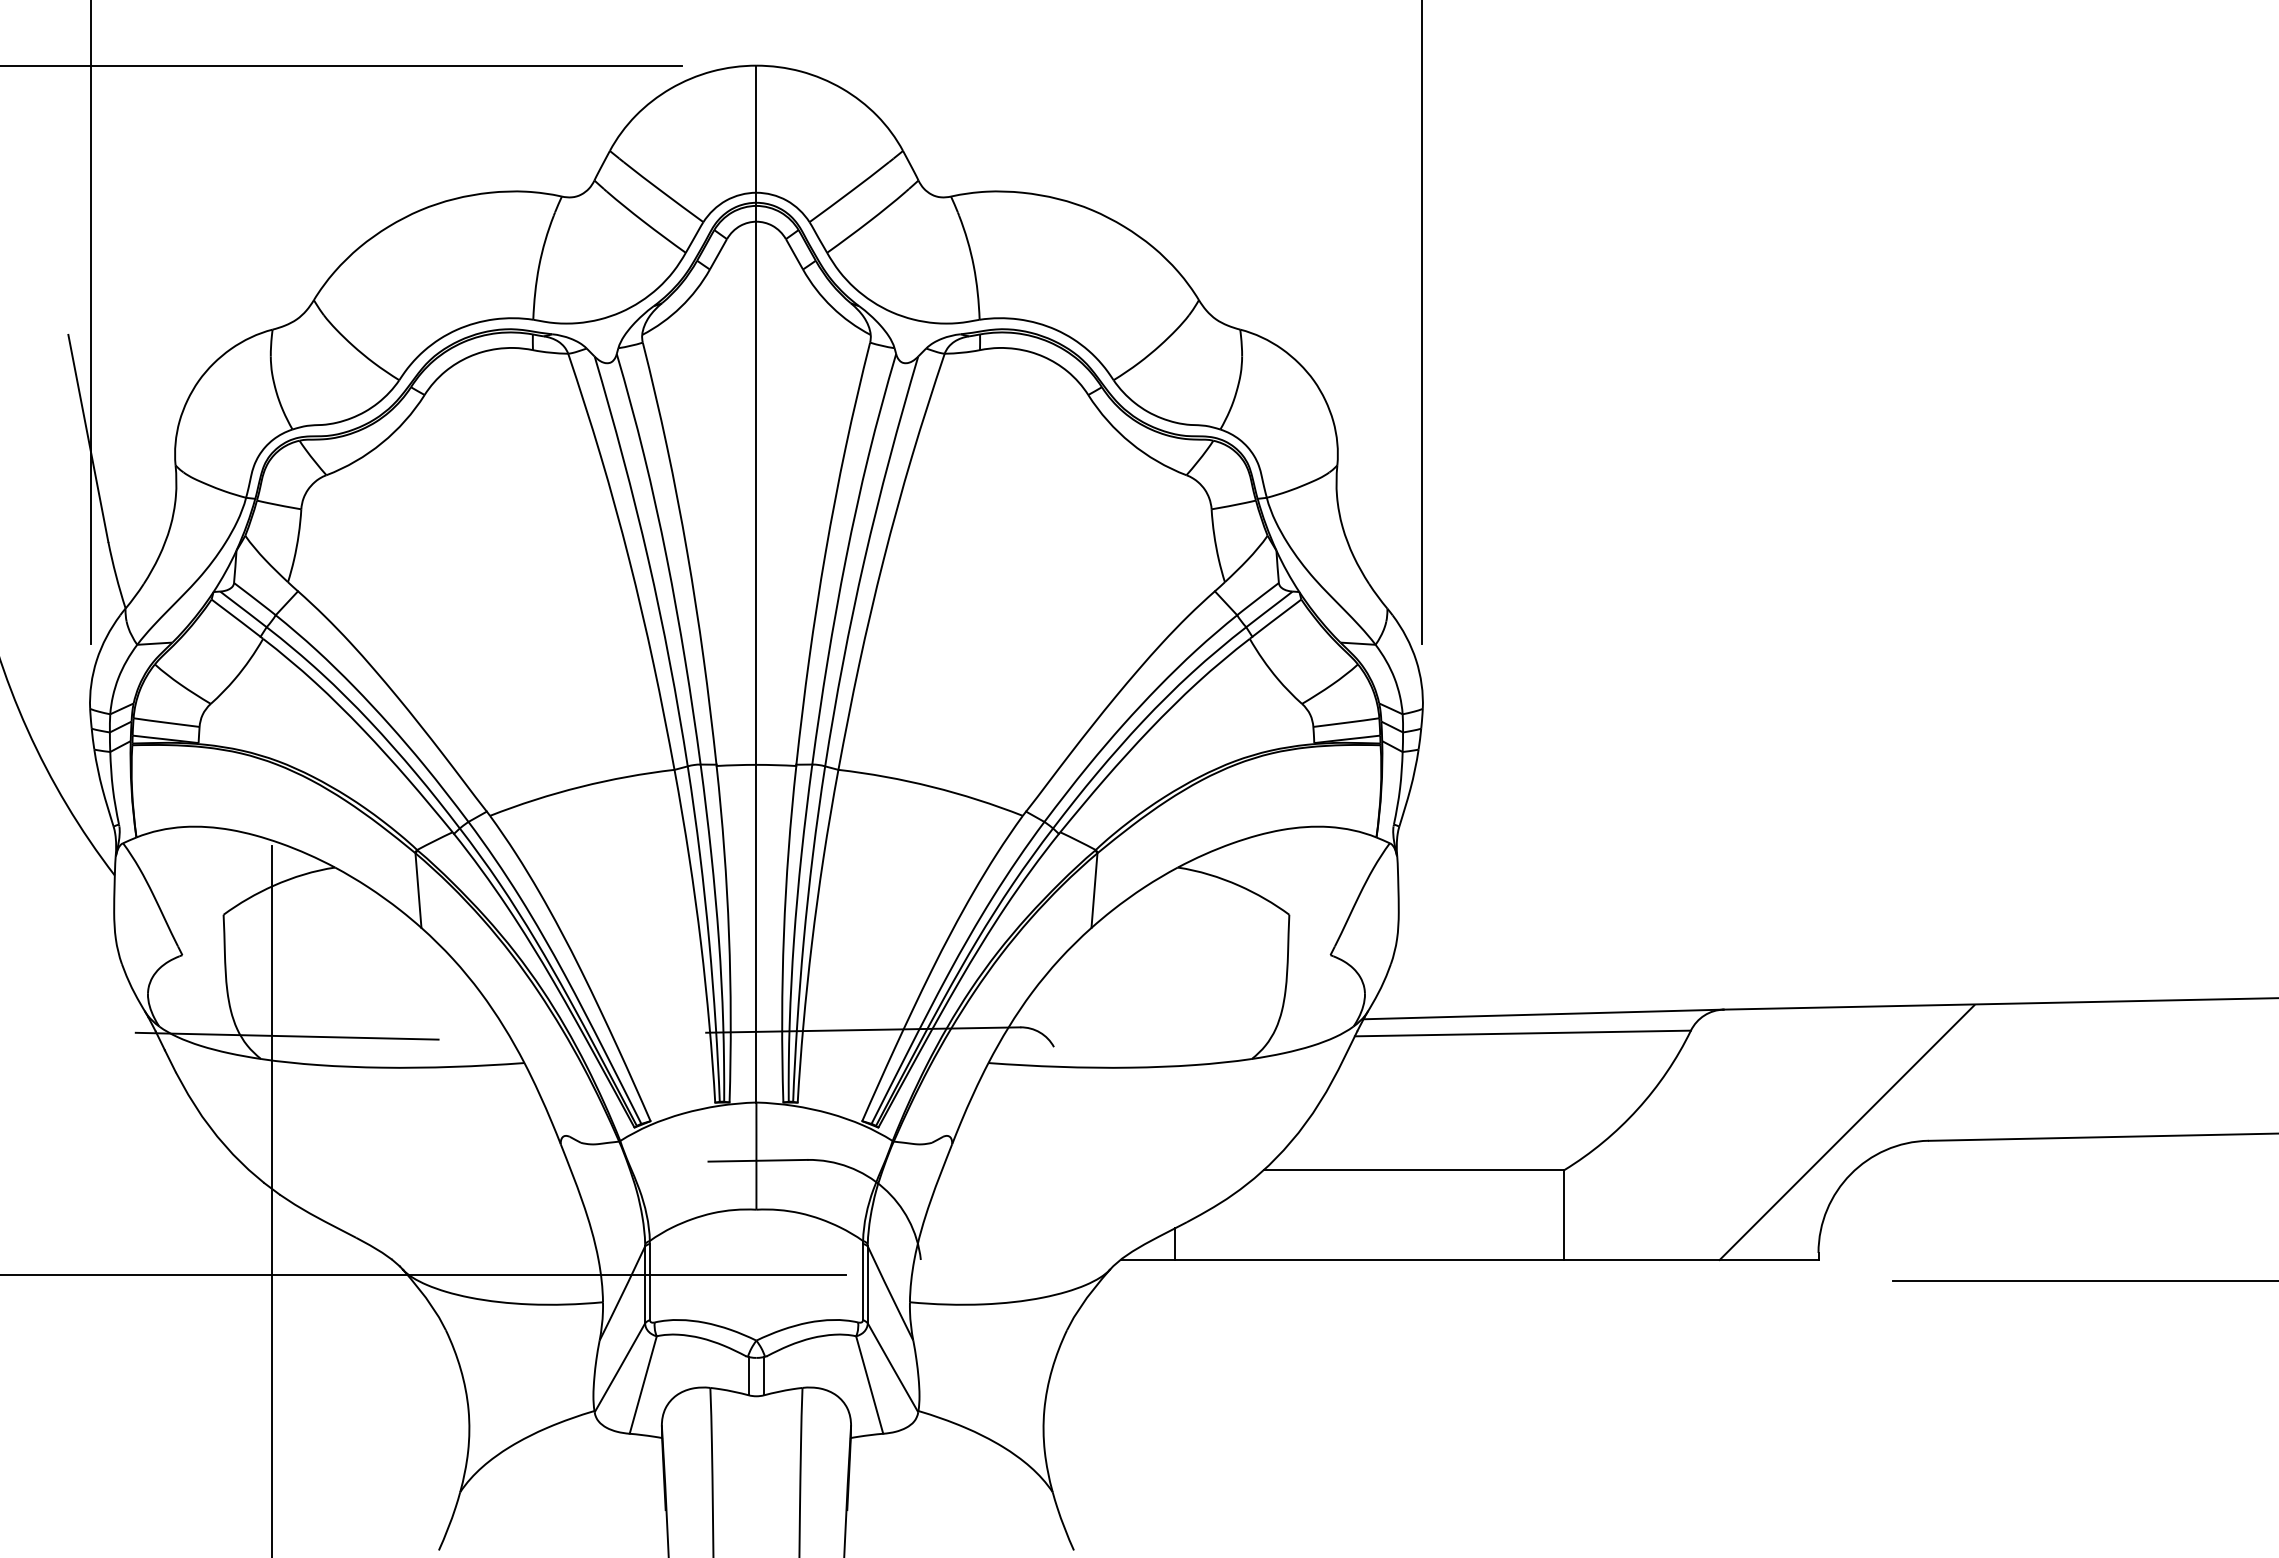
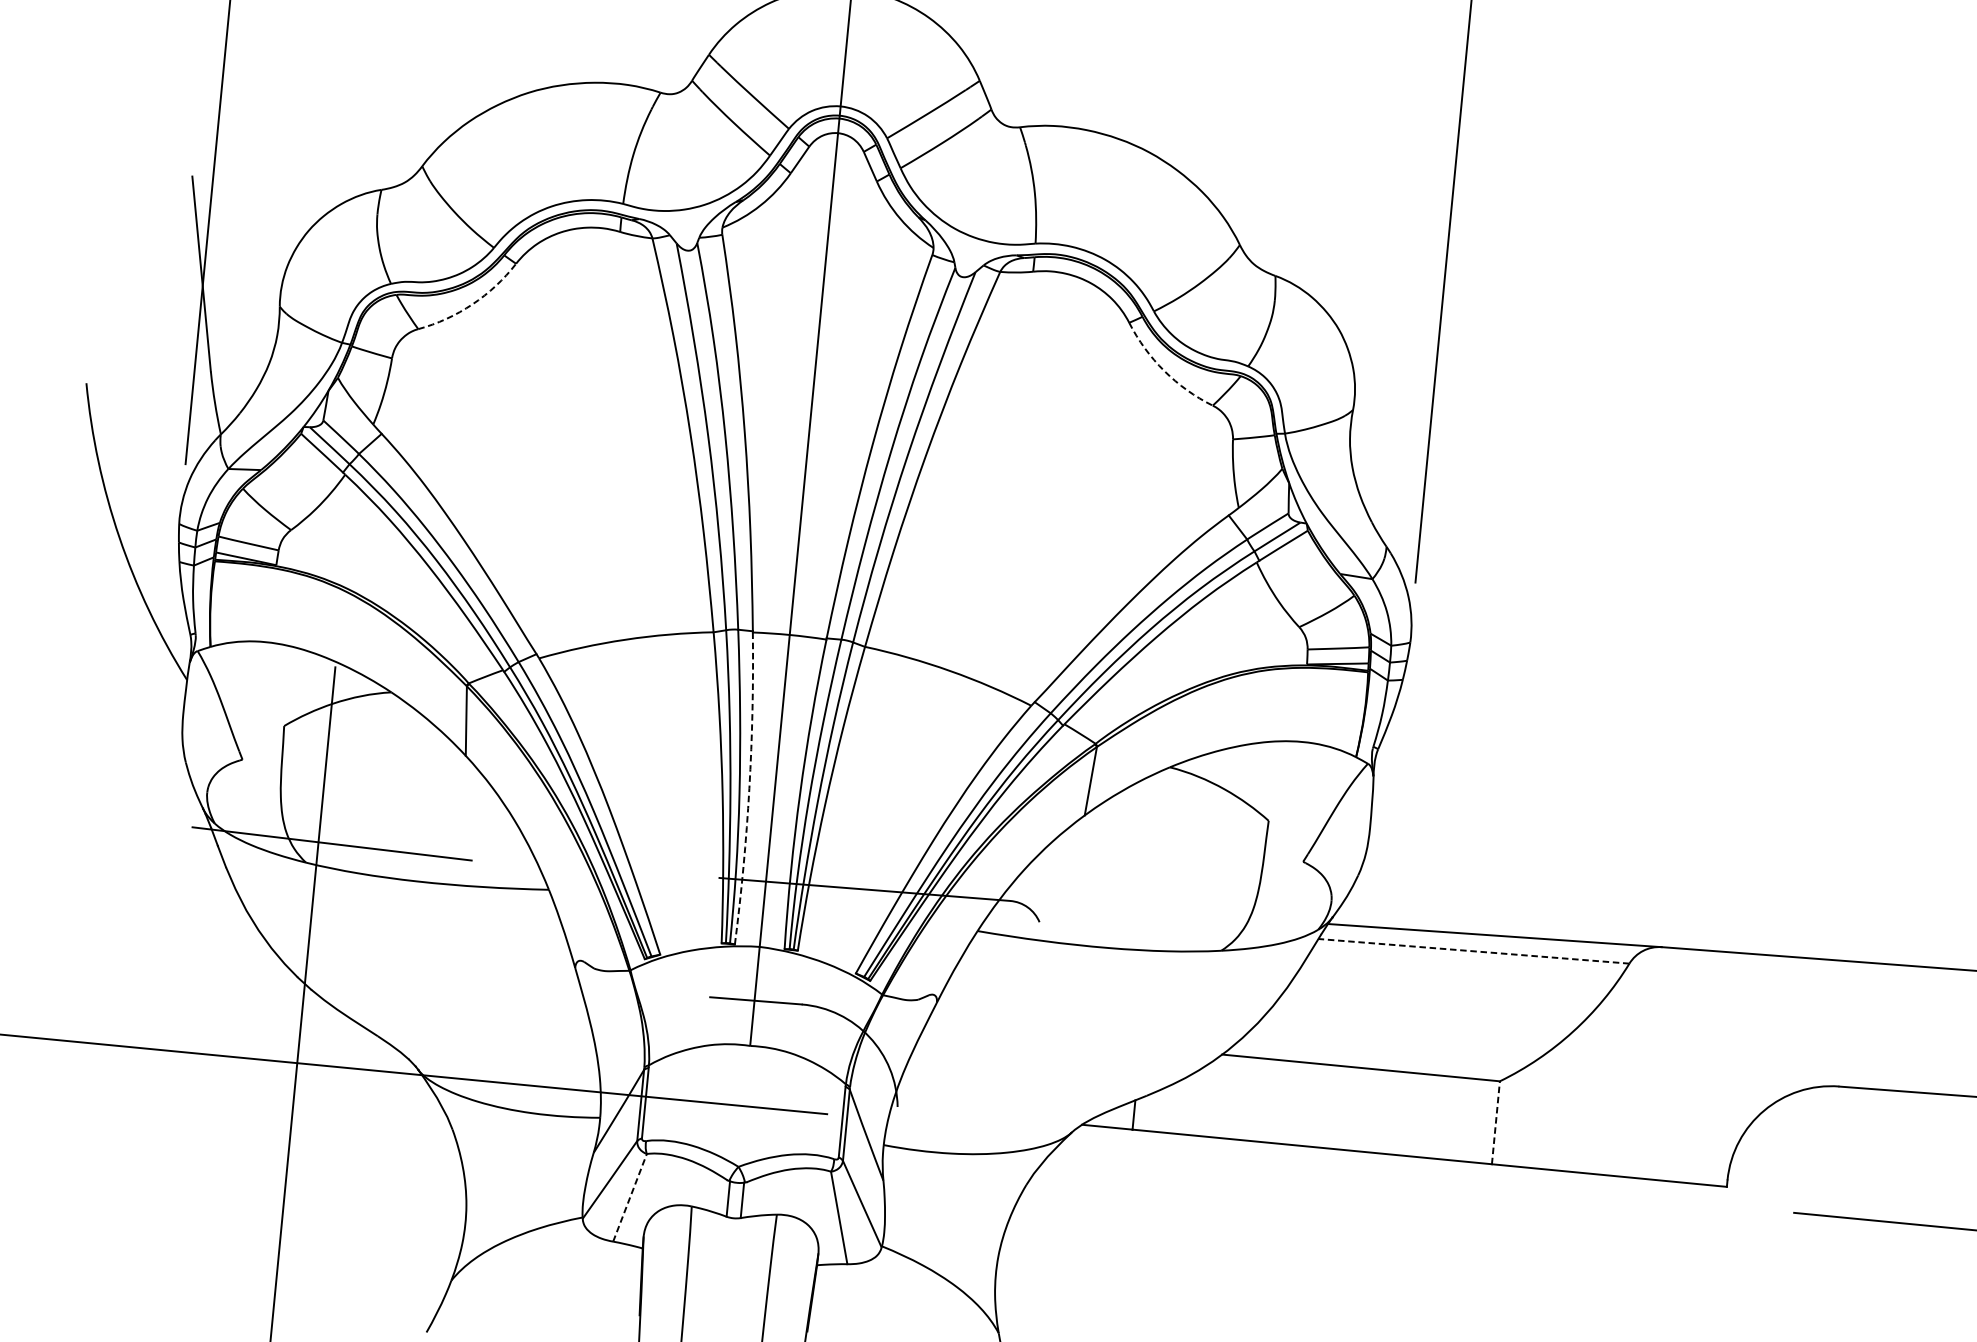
arc: (382, 443) -> (472, 304), solid -> dashed
arc: (1130, 443) -> (1163, 371), solid -> dashed
arc: (729, 934) -> (749, 789), solid -> dashed
line: (1522, 1033) -> (1473, 951), solid -> dashed
line: (1846, 1132) -> (1764, 1071), removed
line: (1564, 1215) -> (1496, 1123), solid -> dashed
line: (643, 1385) -> (630, 1198), solid -> dashed

